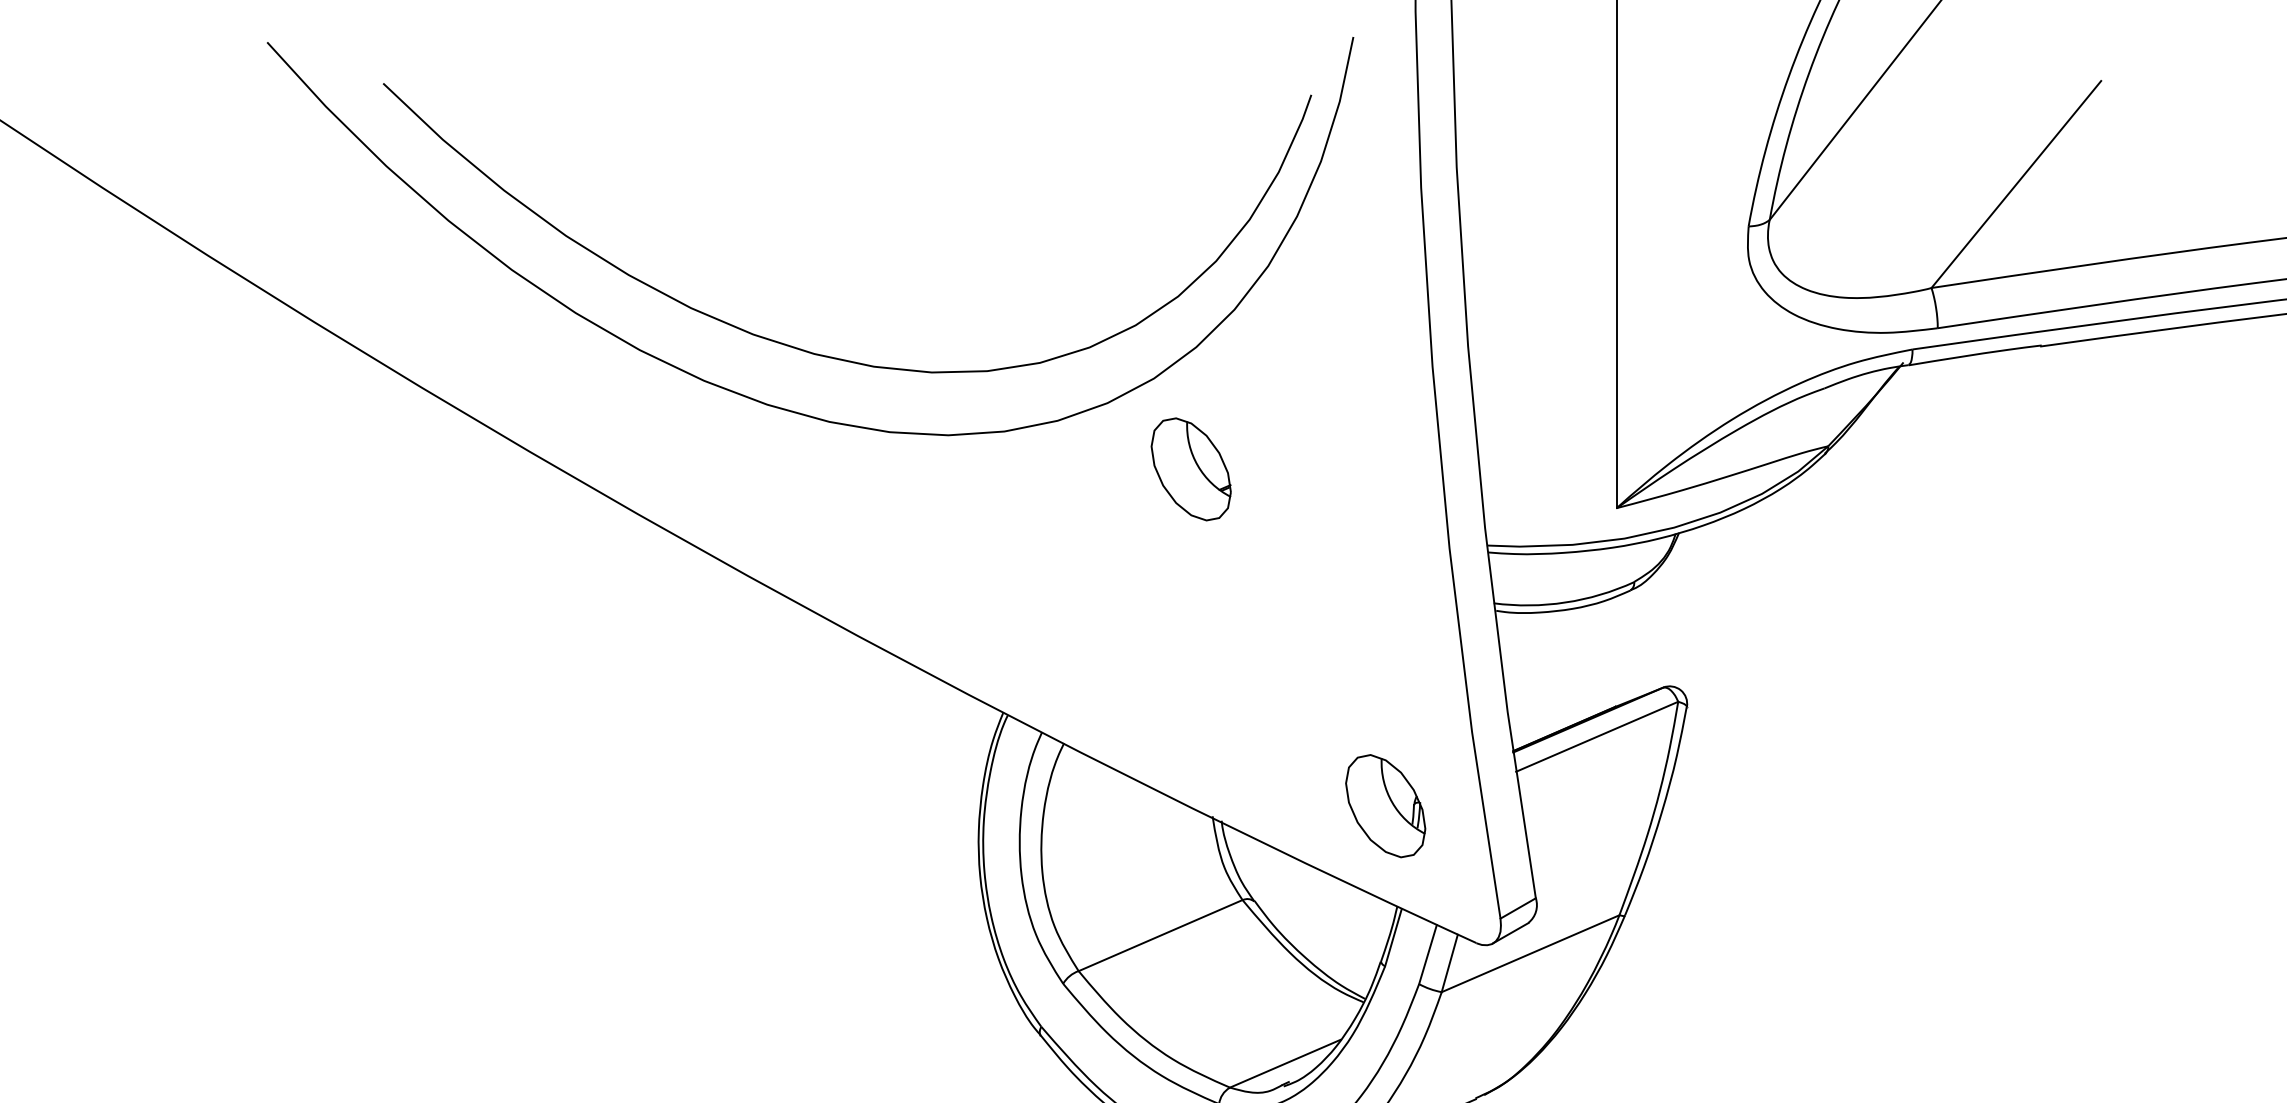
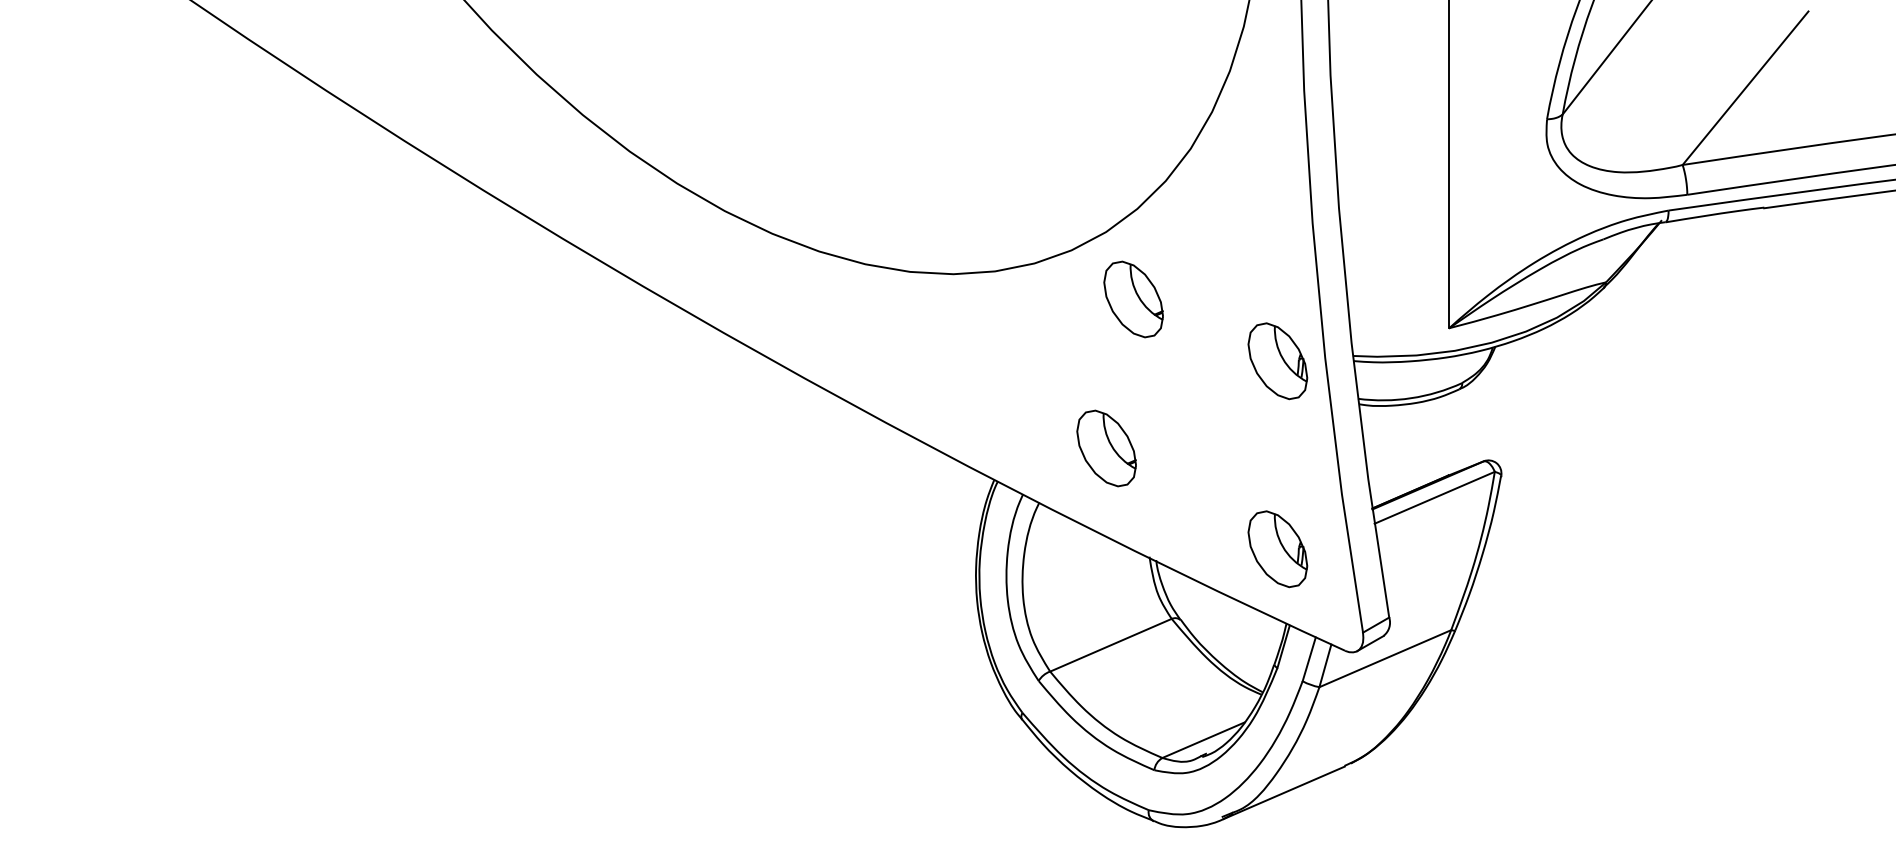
curve: (820, 353) -> (858, 213), removed
part: (1385, 552) -> (1277, 361), added
part: (1154, 670) -> (1106, 448), added

